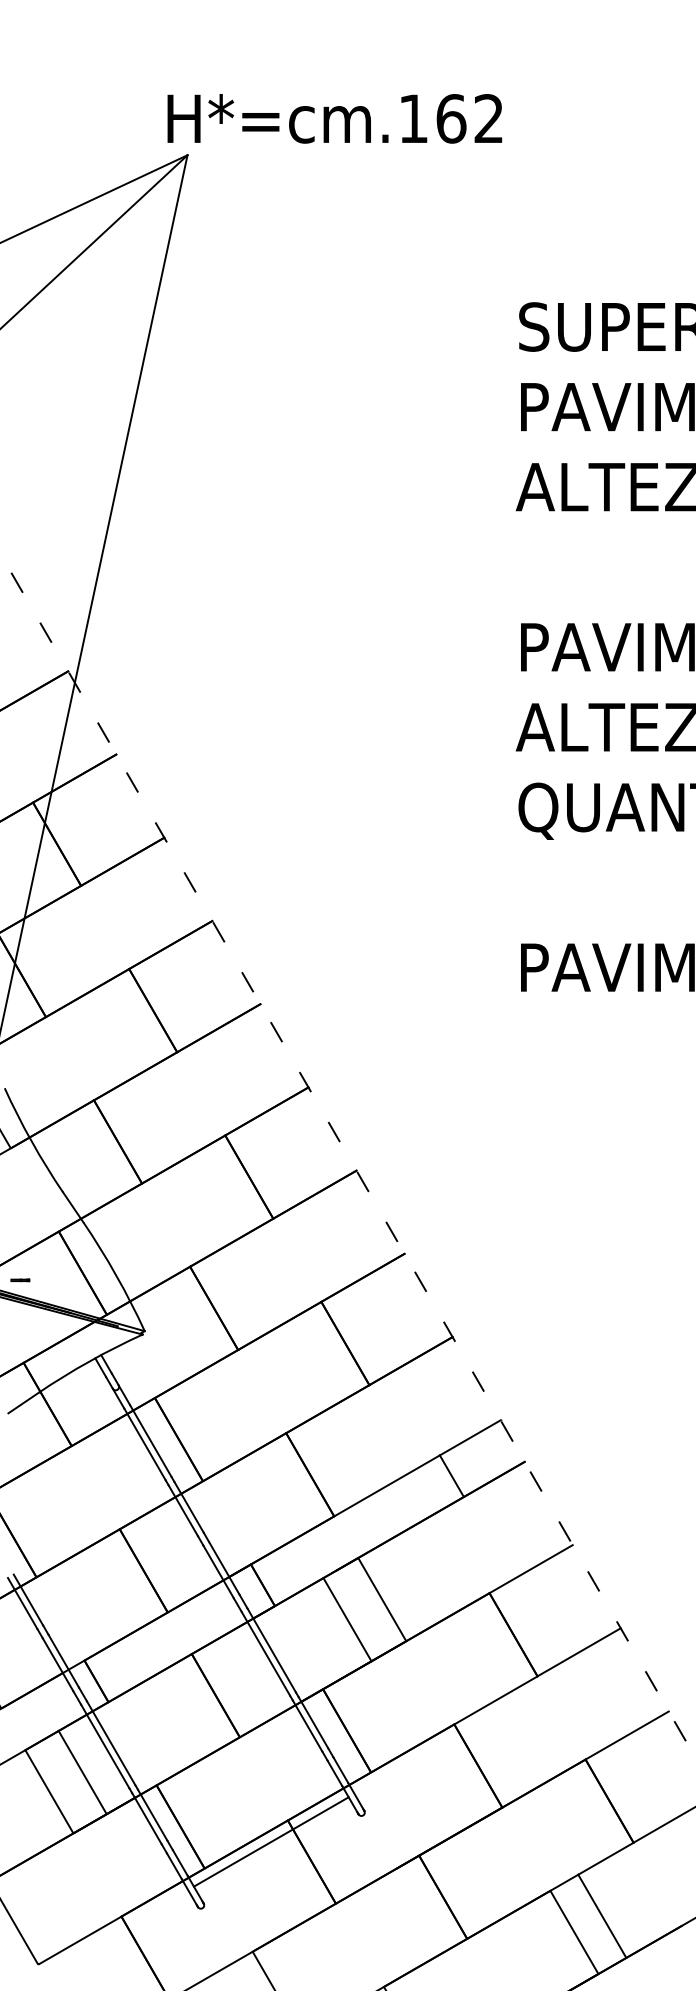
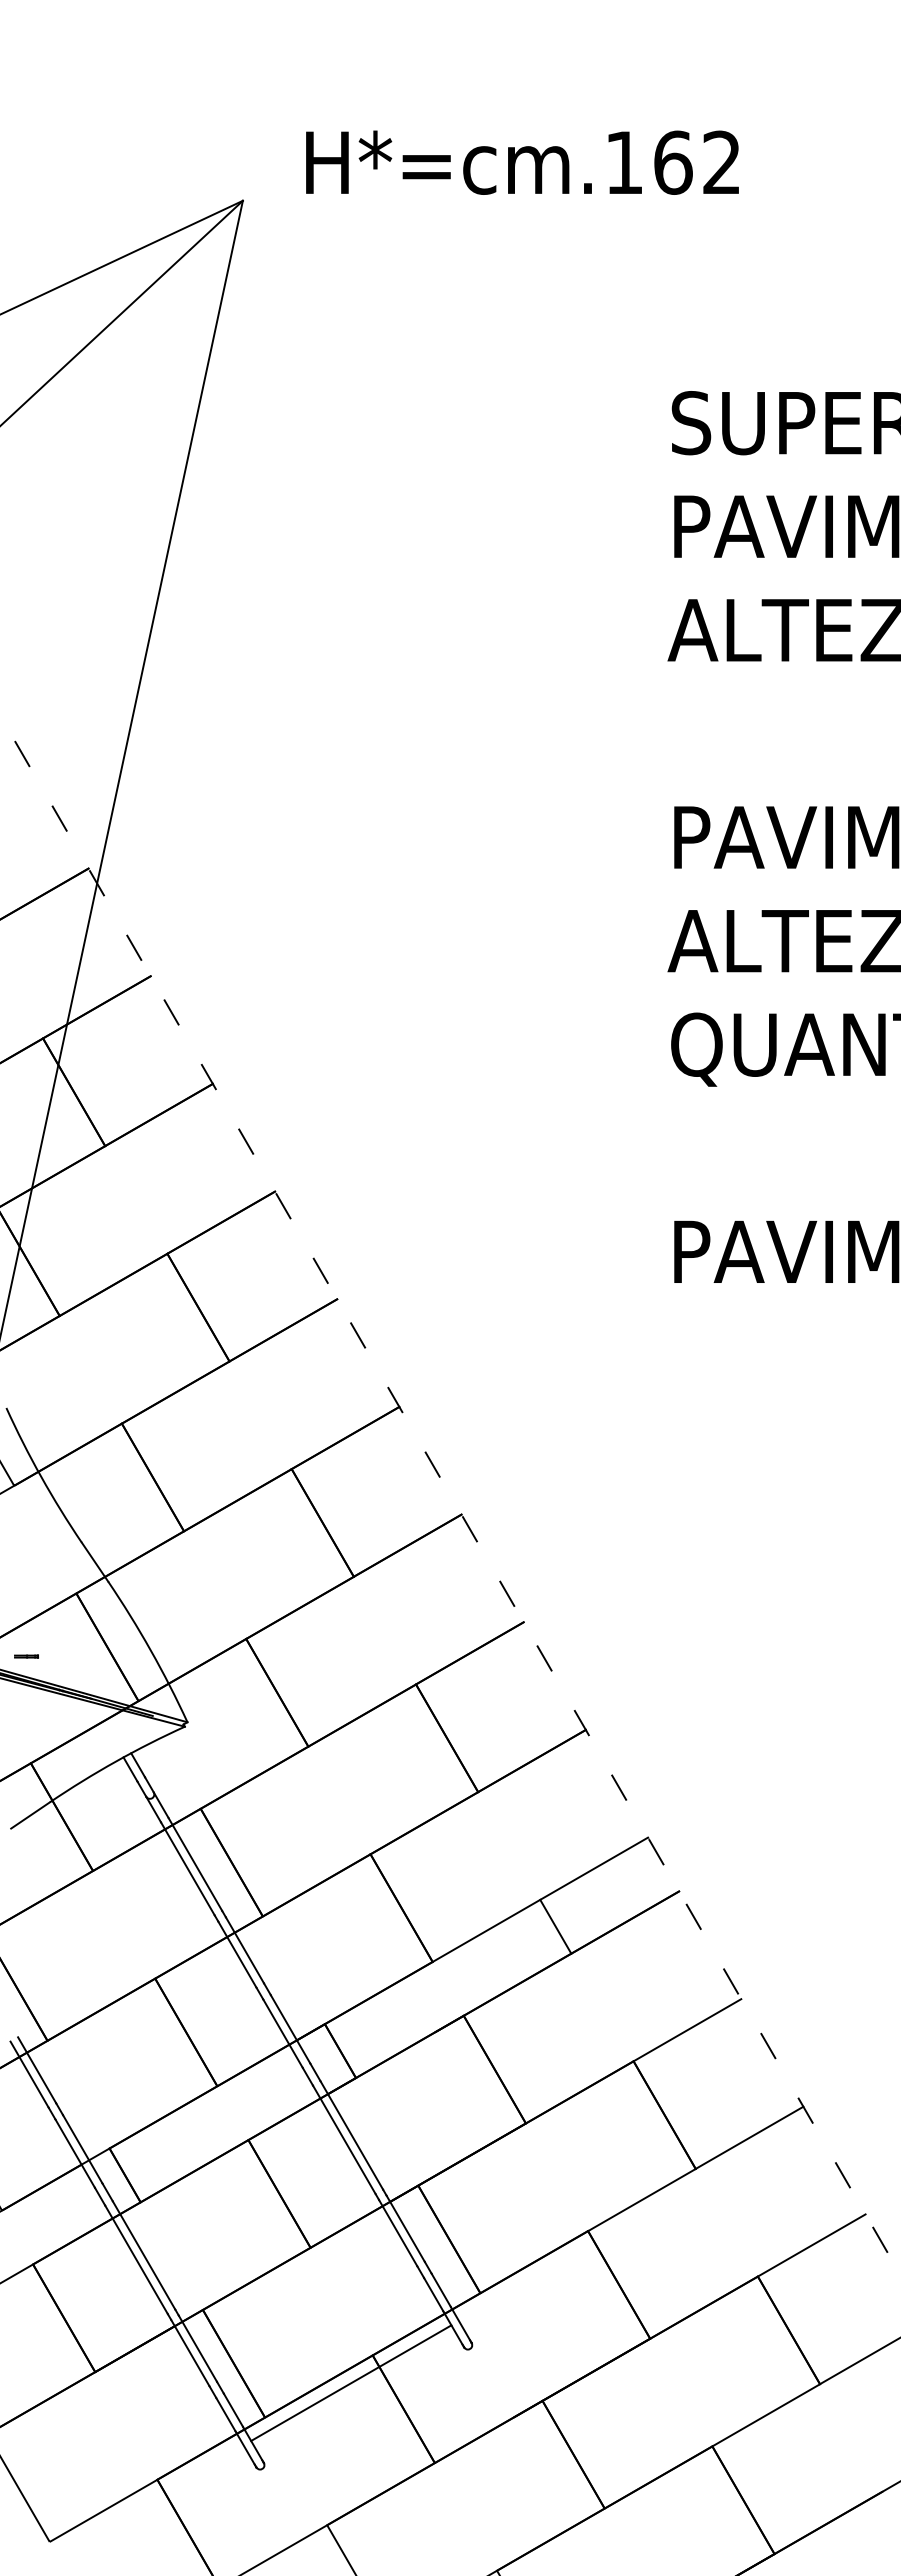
text: (334, 118) -> (522, 162), moved
line: (451, 1475) -> (555, 1926), moved
line: (347, 1619) -> (494, 2069), moved
line: (82, 1772) -> (64, 2318), moved
line: (602, 1916) -> (743, 2500), moved

